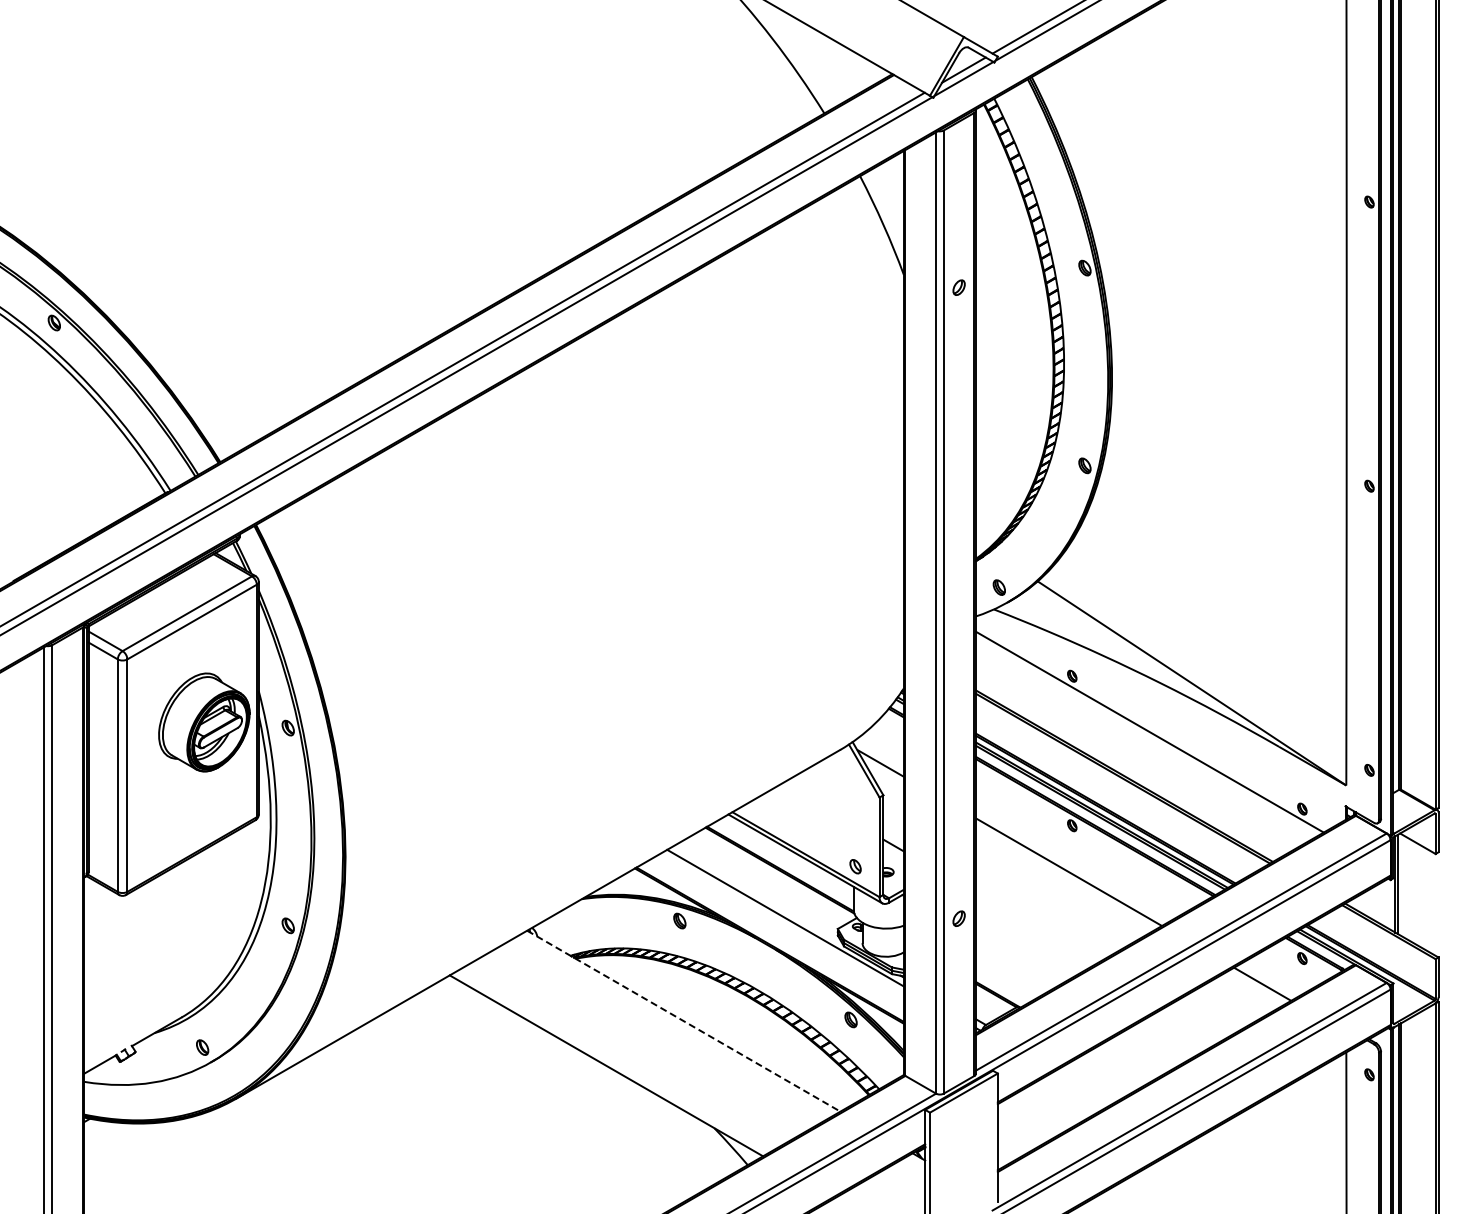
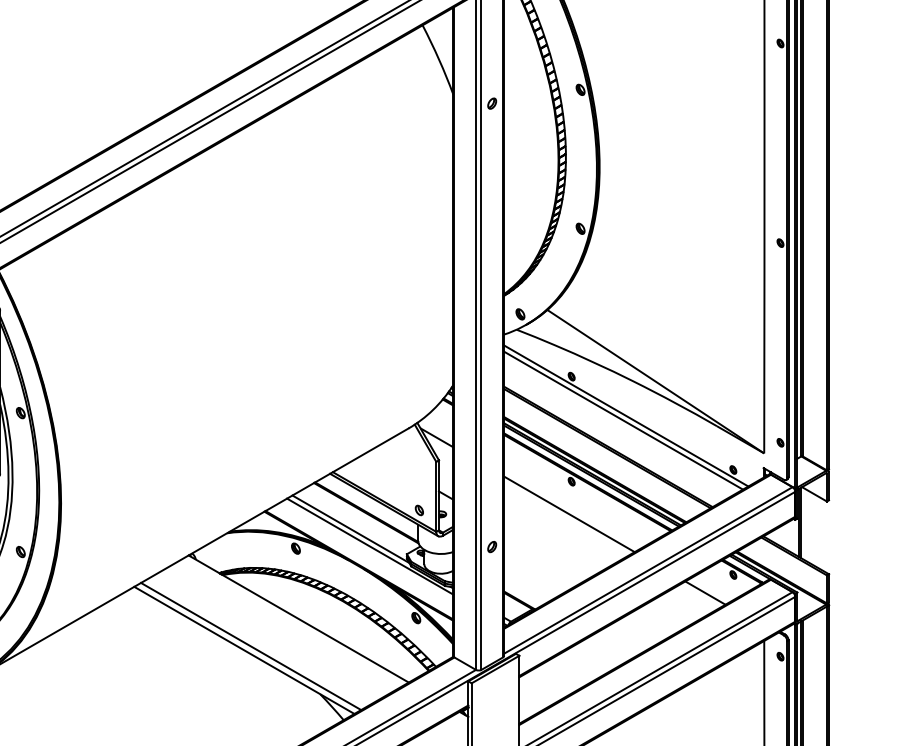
line: (1146, 738) -> (623, 420), added
line: (757, 893) -> (350, 529), added
line: (683, 1021) -> (298, 619), dashed -> solid
line: (615, 1059) -> (250, 645), added

